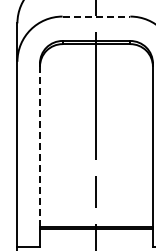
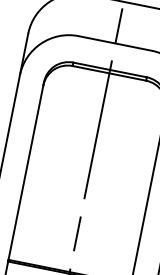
line: (96, 16) -> (115, 43), dashed -> solid
line: (40, 147) -> (26, 173), dashed -> solid

